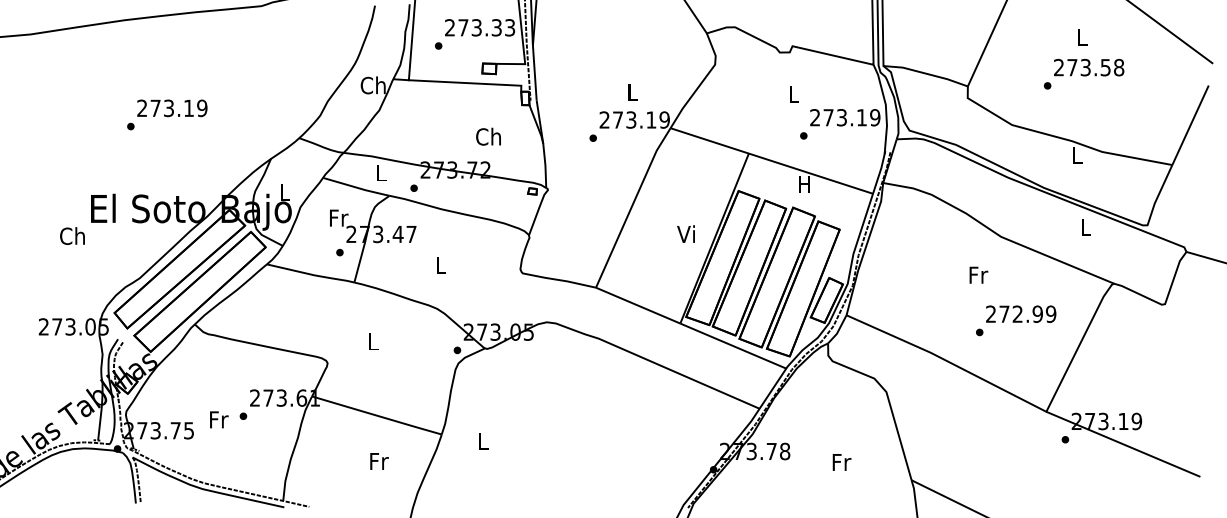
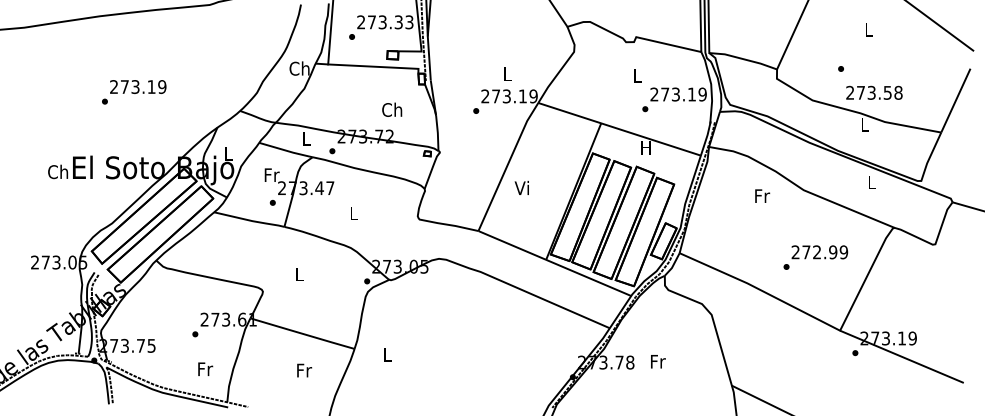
text: (1089, 67) -> (874, 92), moved
text: (685, 233) -> (521, 187), moved
text: (72, 235) -> (58, 171), moved
text: (978, 274) -> (762, 195), moved
text: (219, 419) -> (205, 369), moved
text: (841, 462) -> (657, 361), moved

